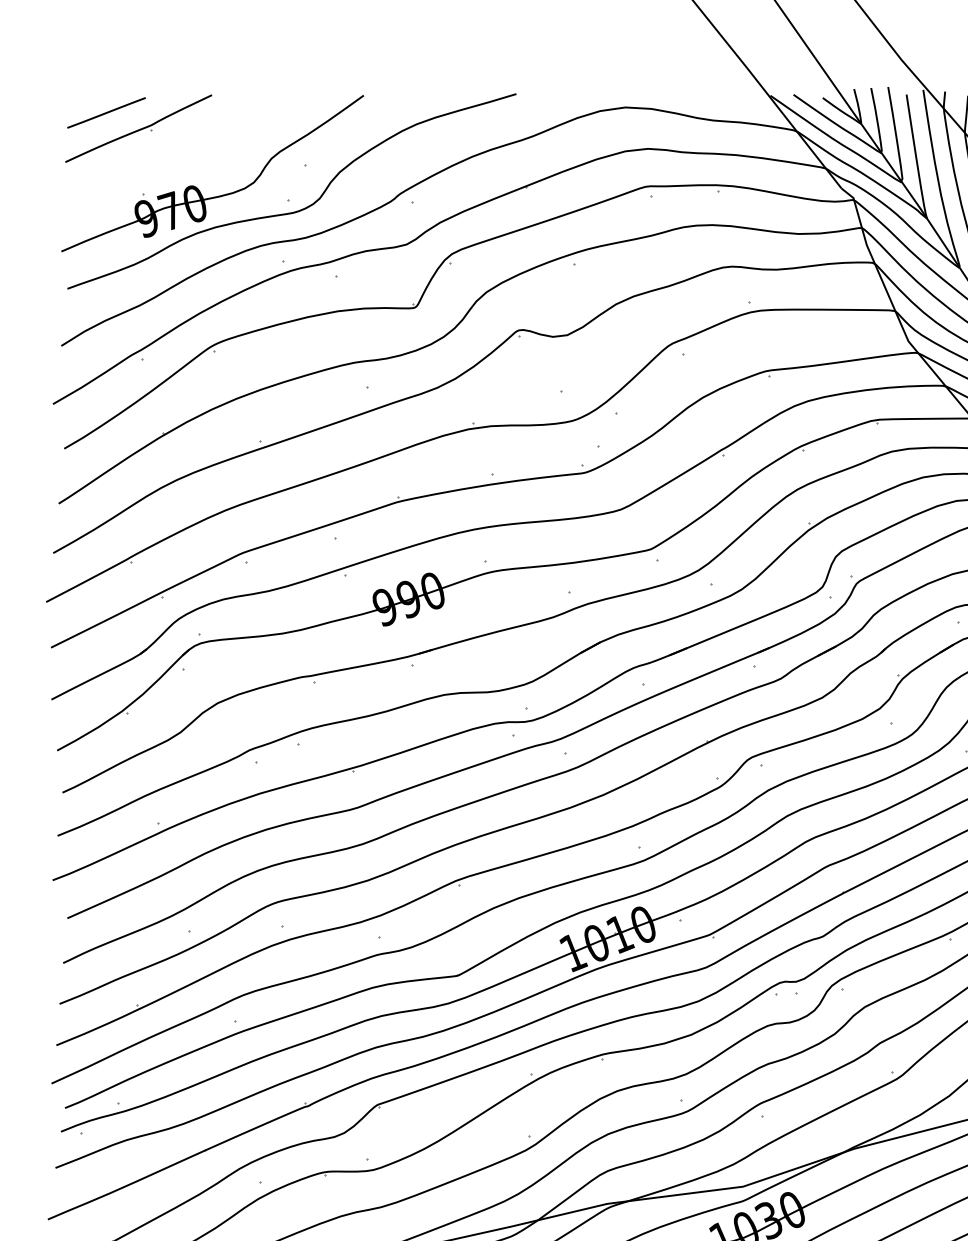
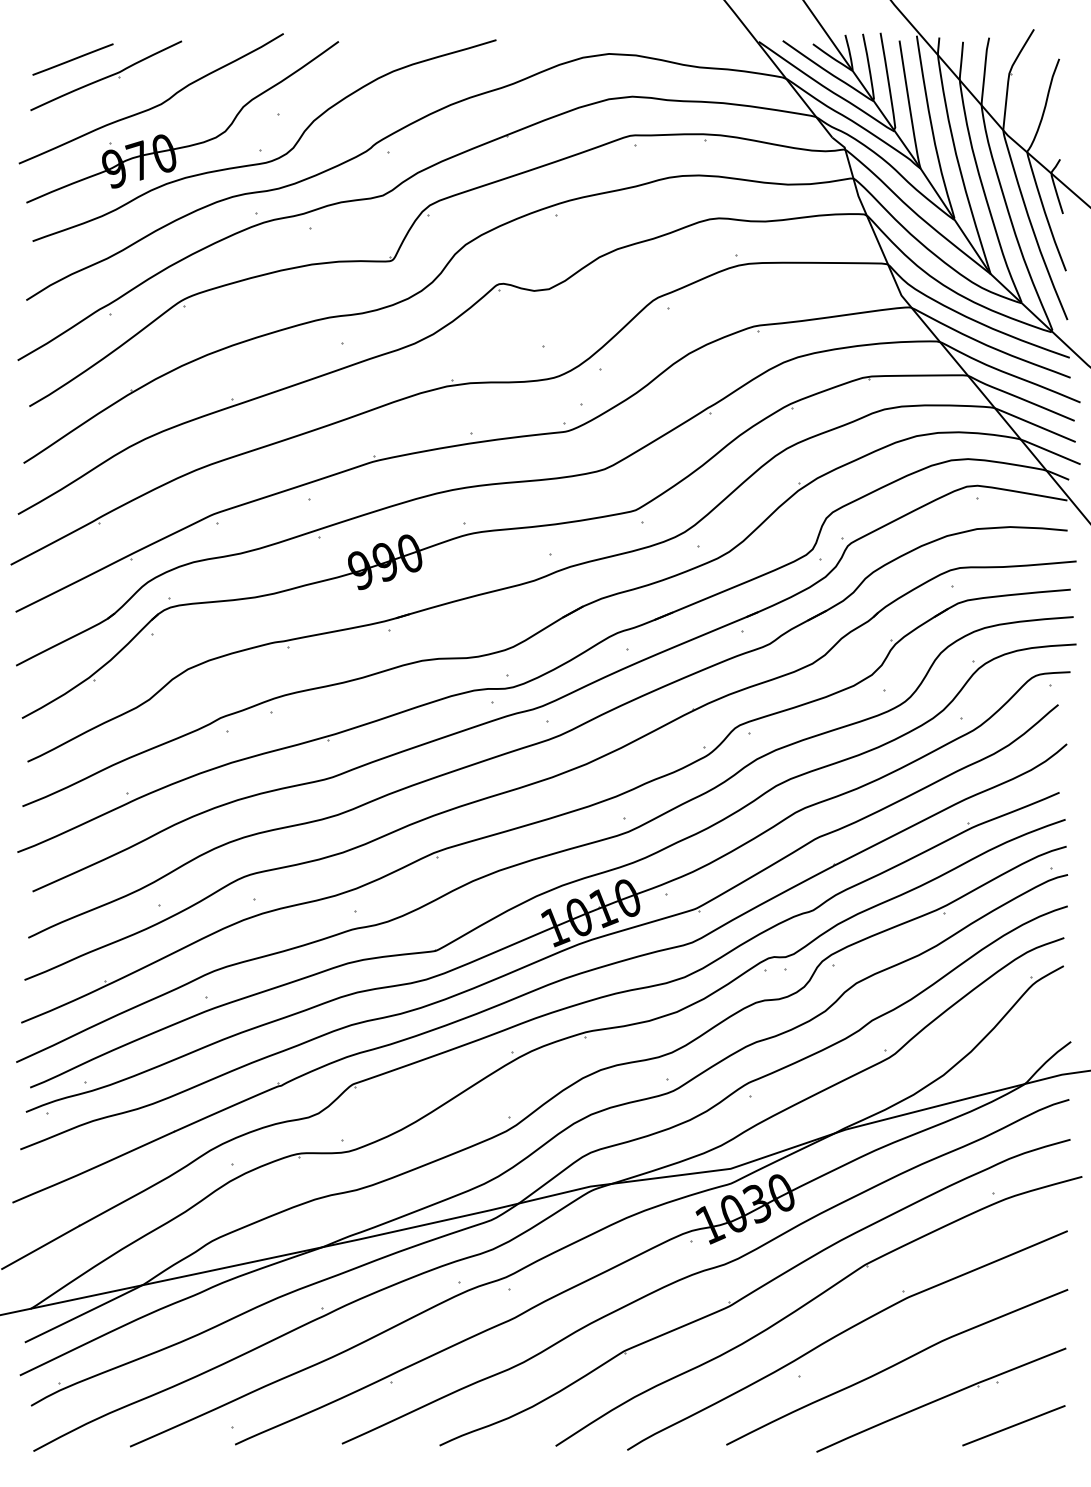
curve: (184, 158) -> (153, 106), added

